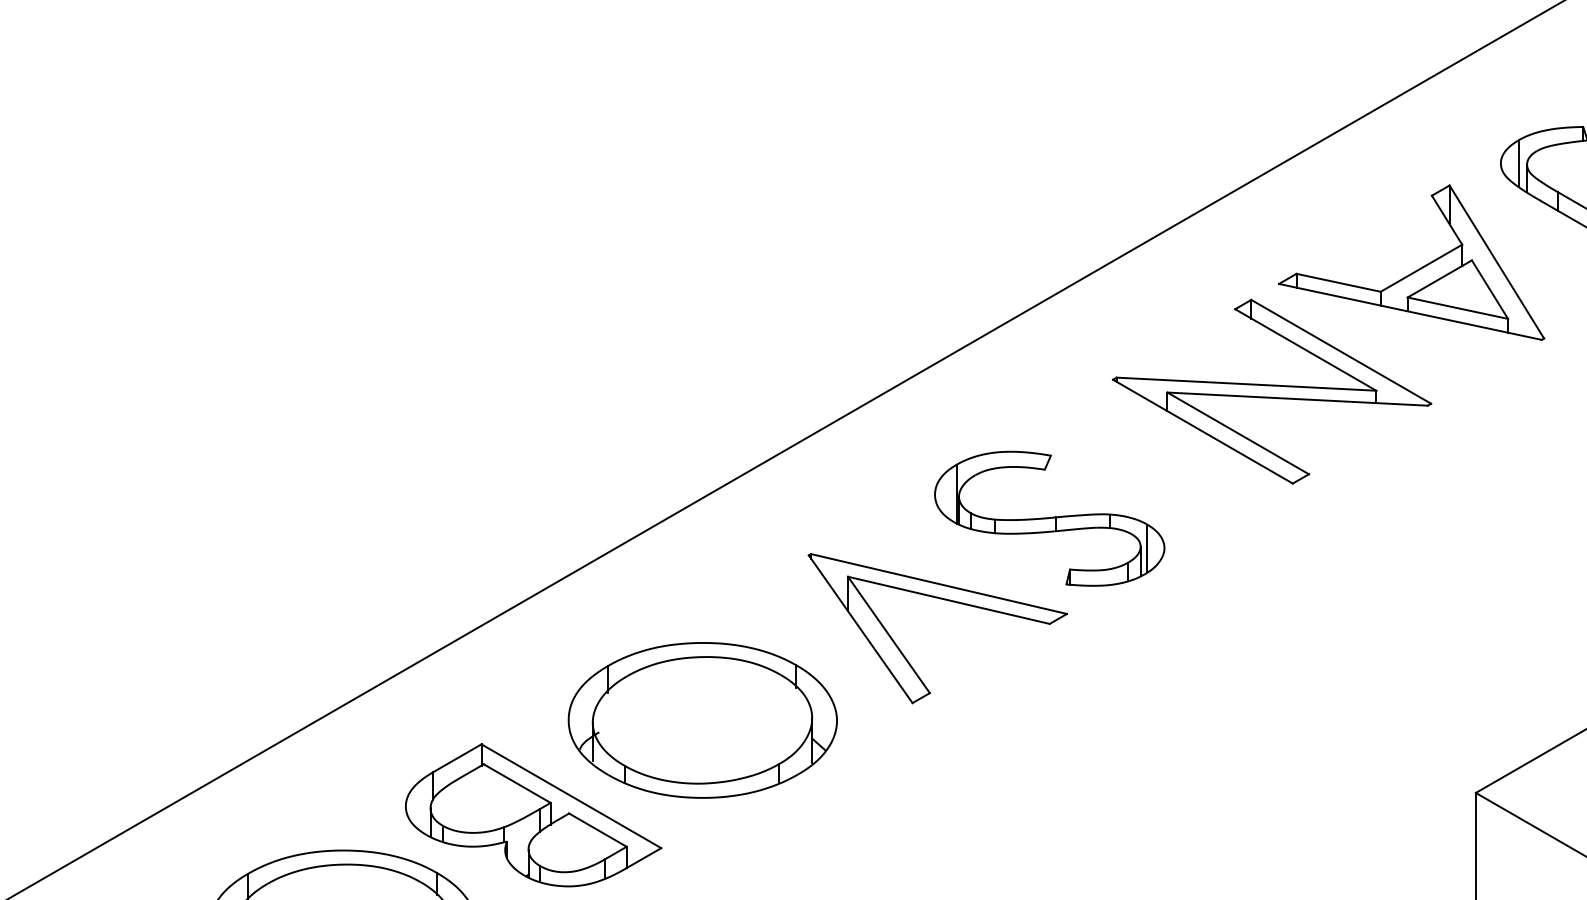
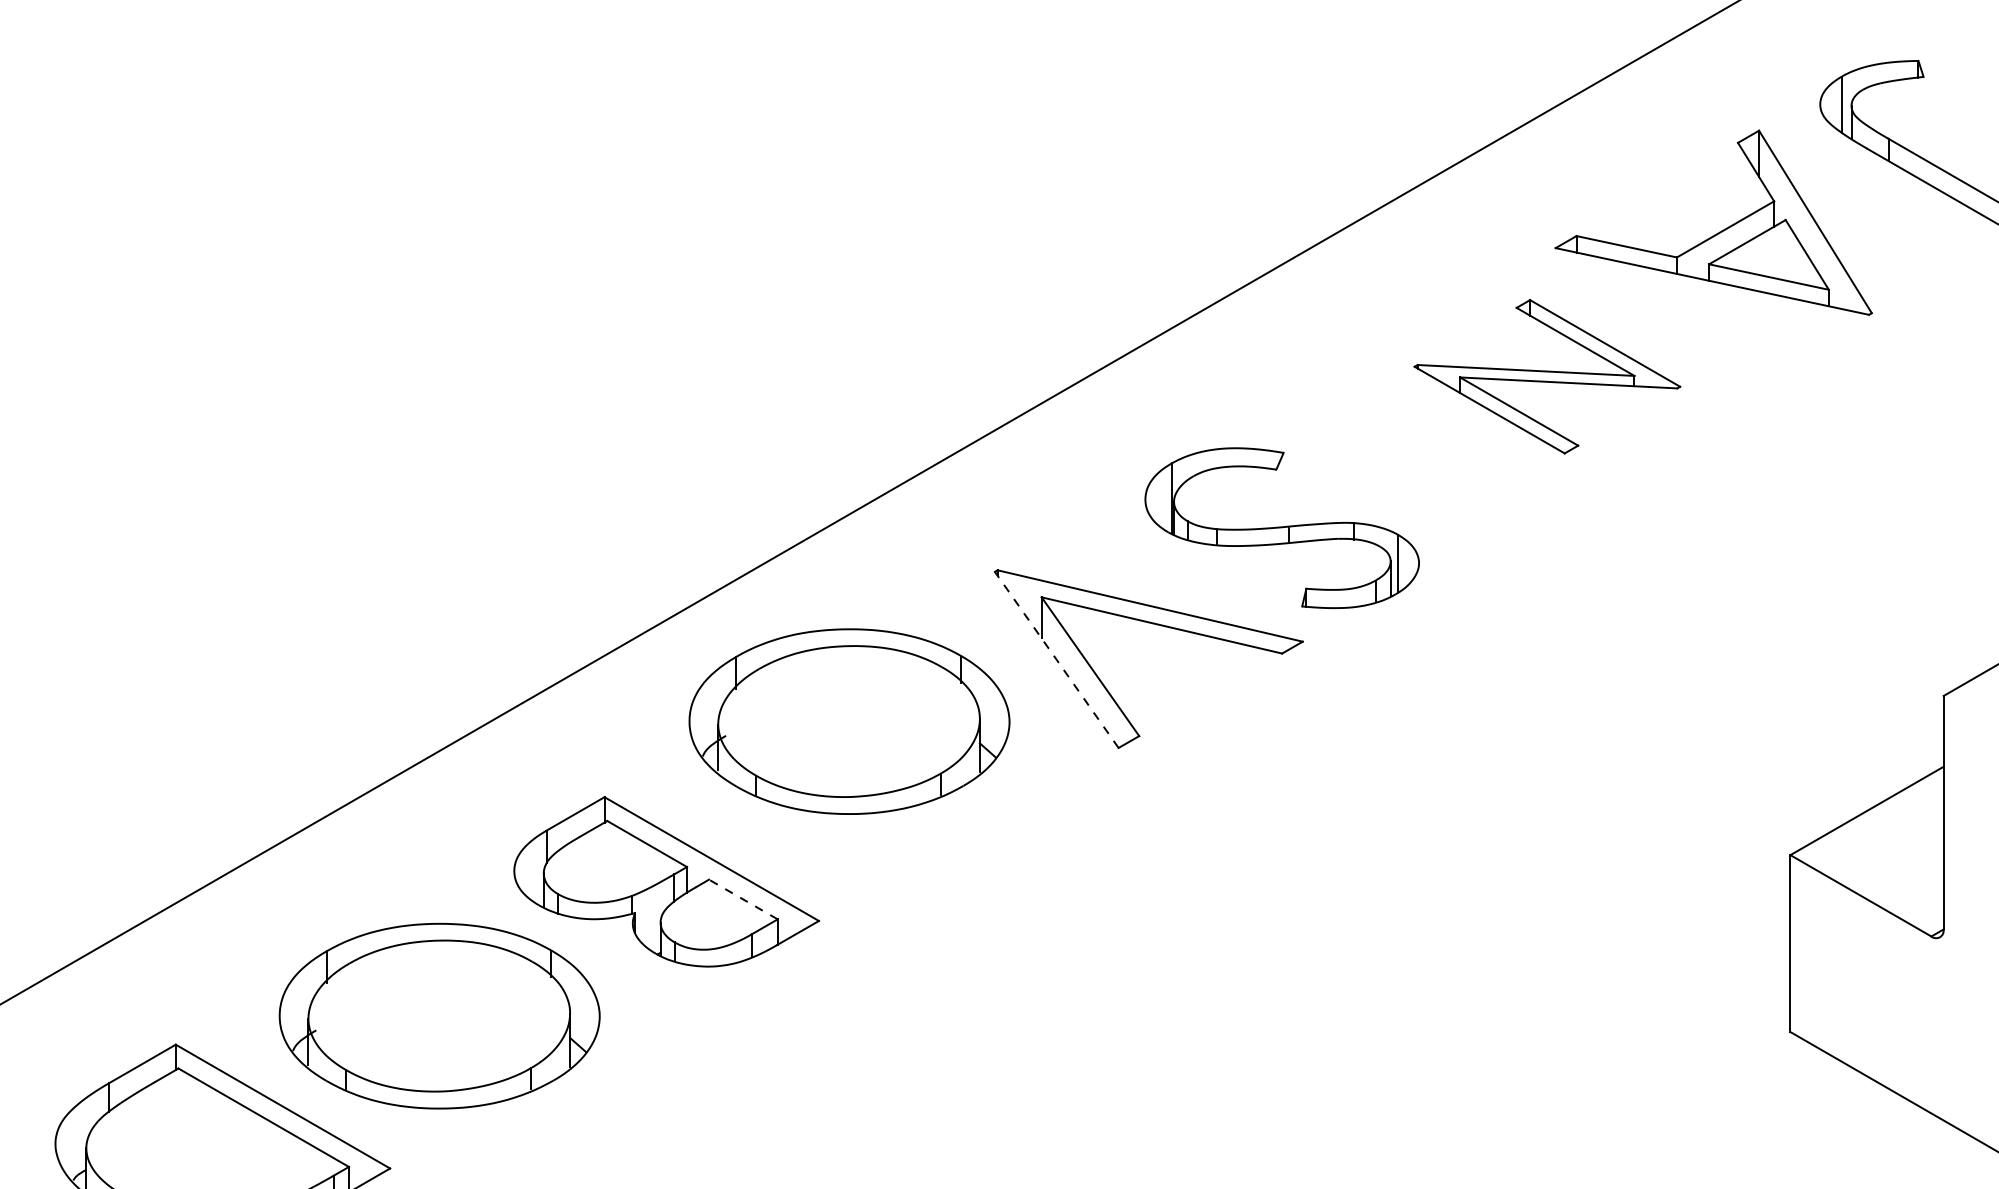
part: (1272, 391) -> (1547, 376), size x0.7
line: (860, 628) -> (1056, 659), solid -> dashed
part: (702, 720) -> (849, 721), moved
line: (598, 830) -> (743, 899), solid -> dashed

